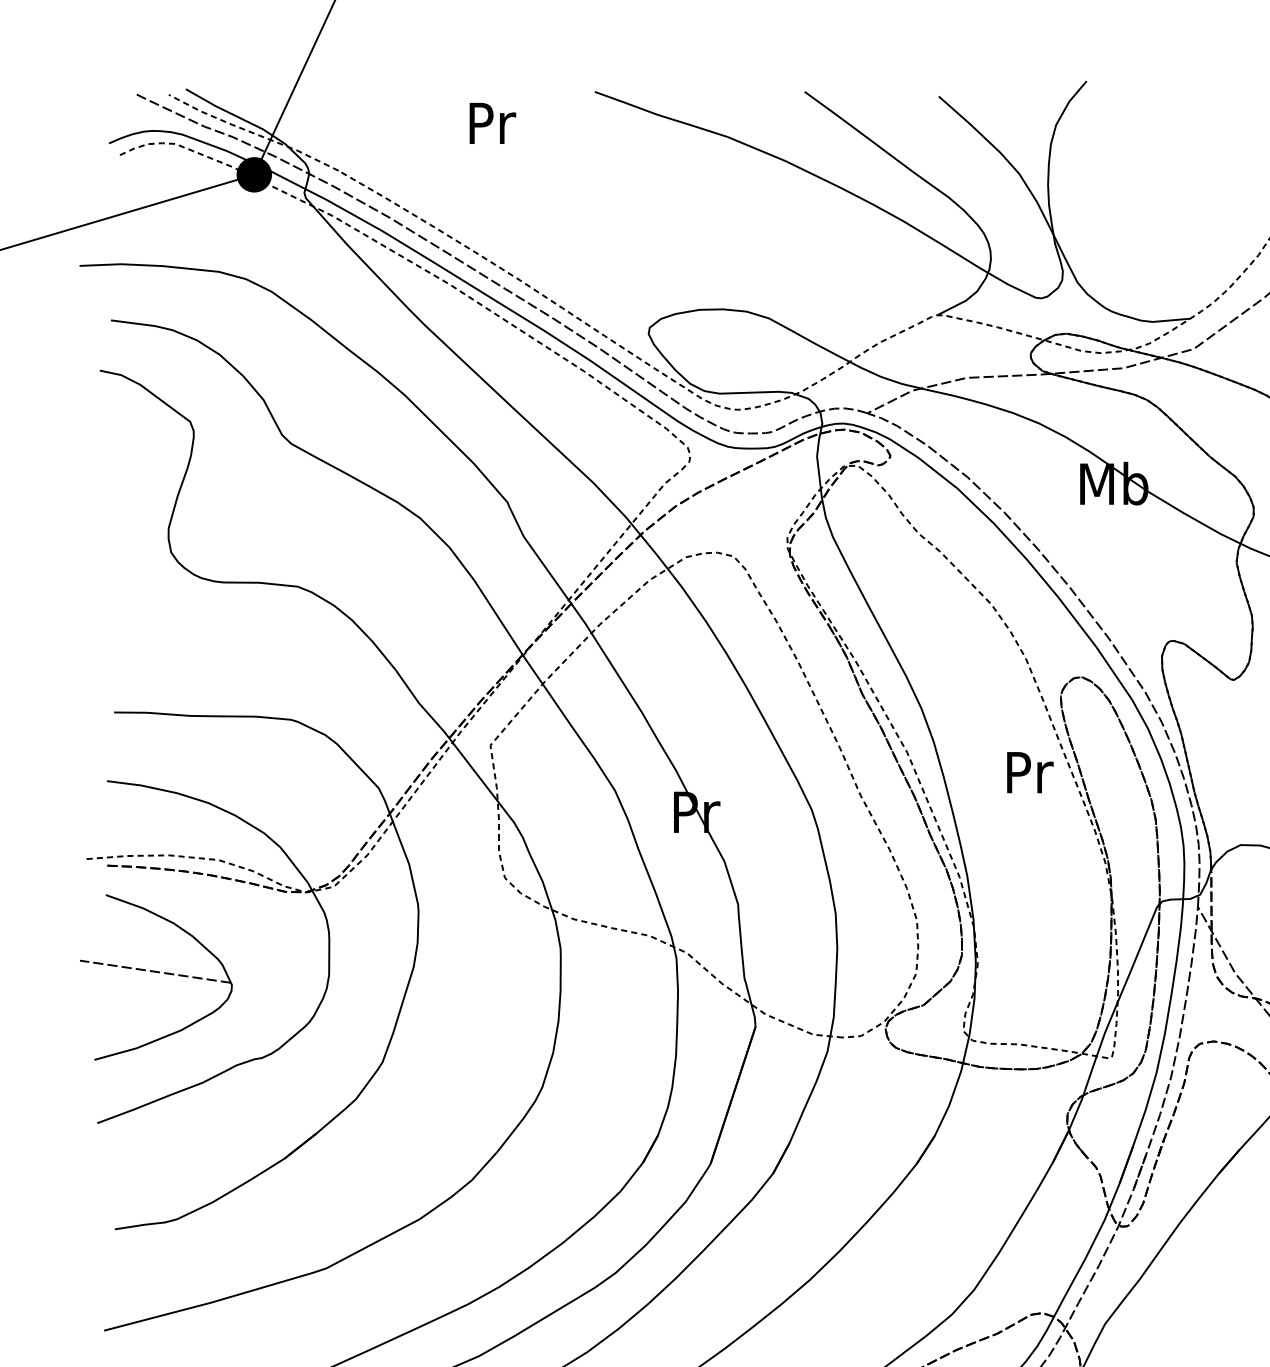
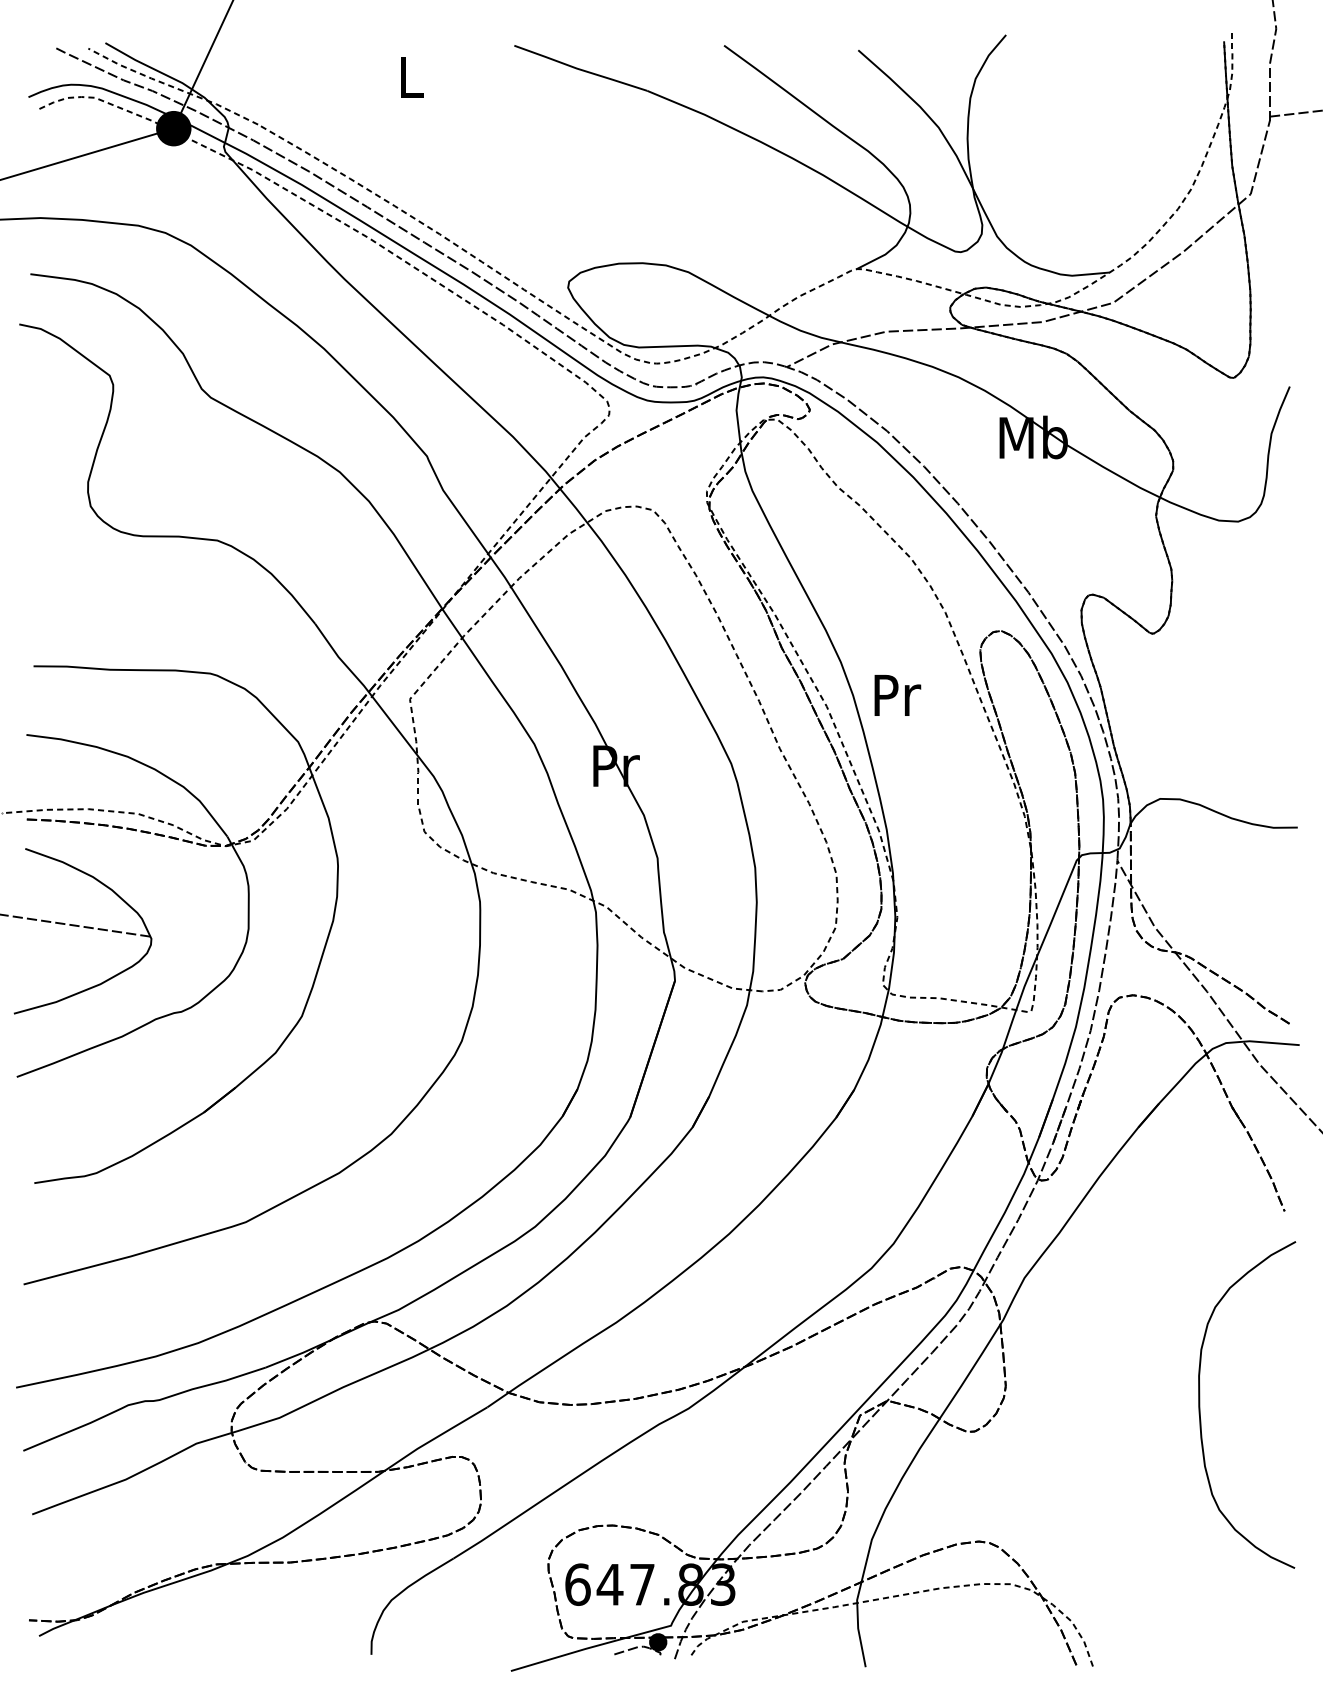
text: (493, 122) -> (412, 76), Pr -> L
text: (1030, 772) -> (897, 695), moved

